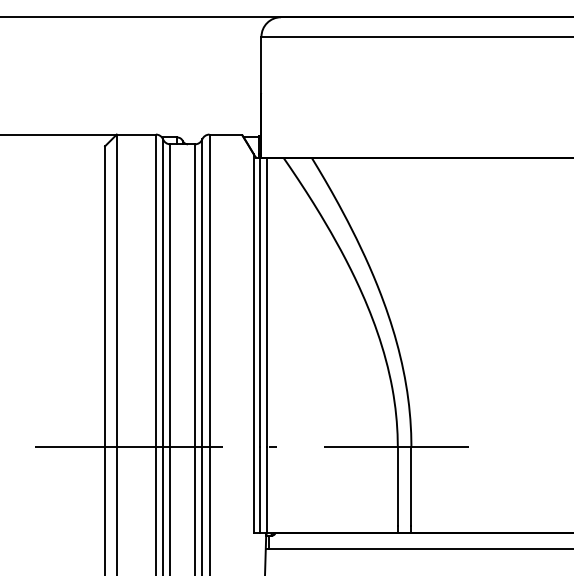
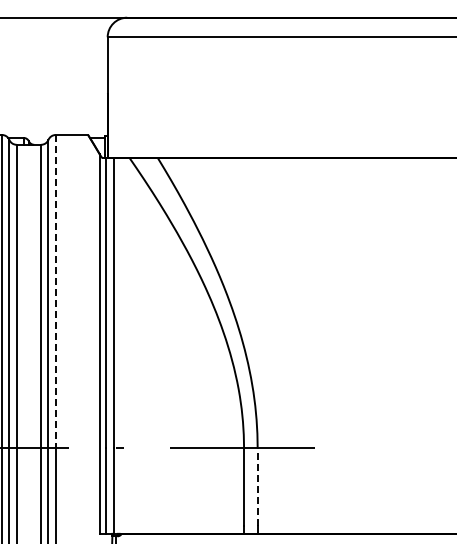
line: (209, 291) -> (55, 291), solid -> dashed
line: (411, 485) -> (257, 485), solid -> dashed

